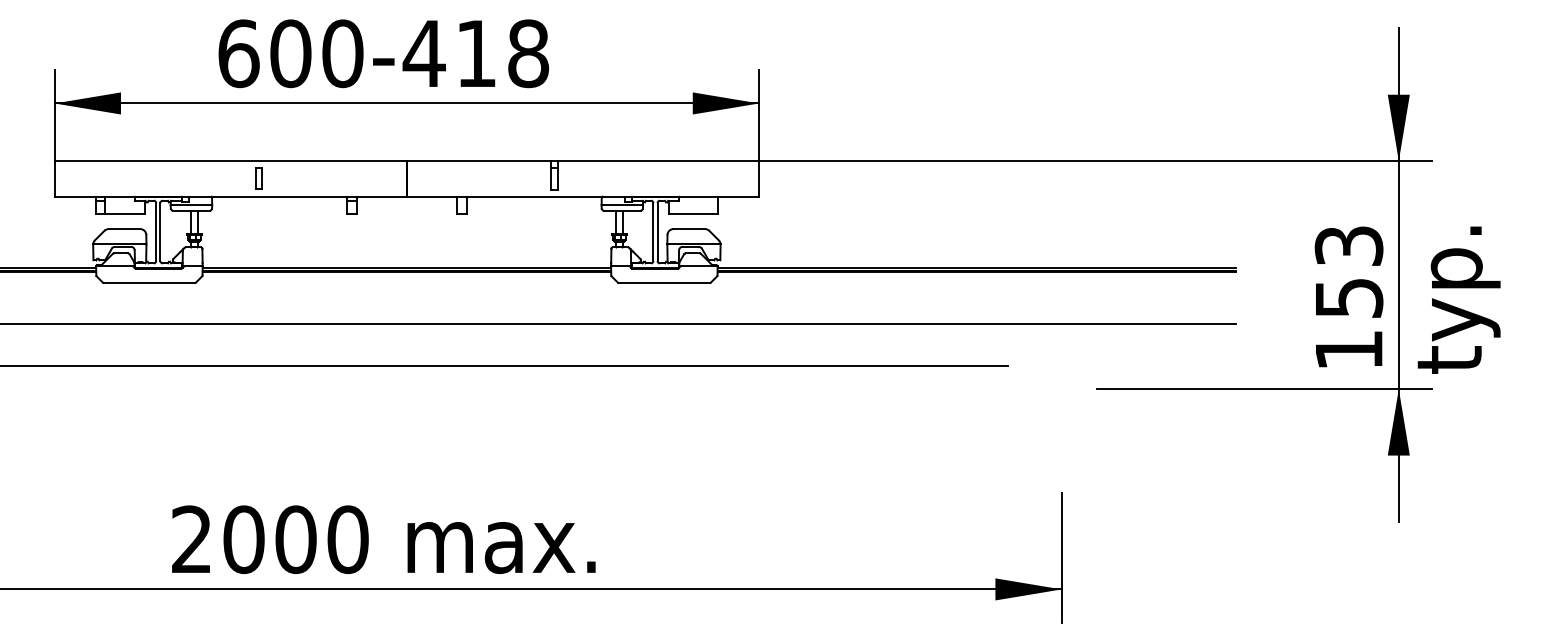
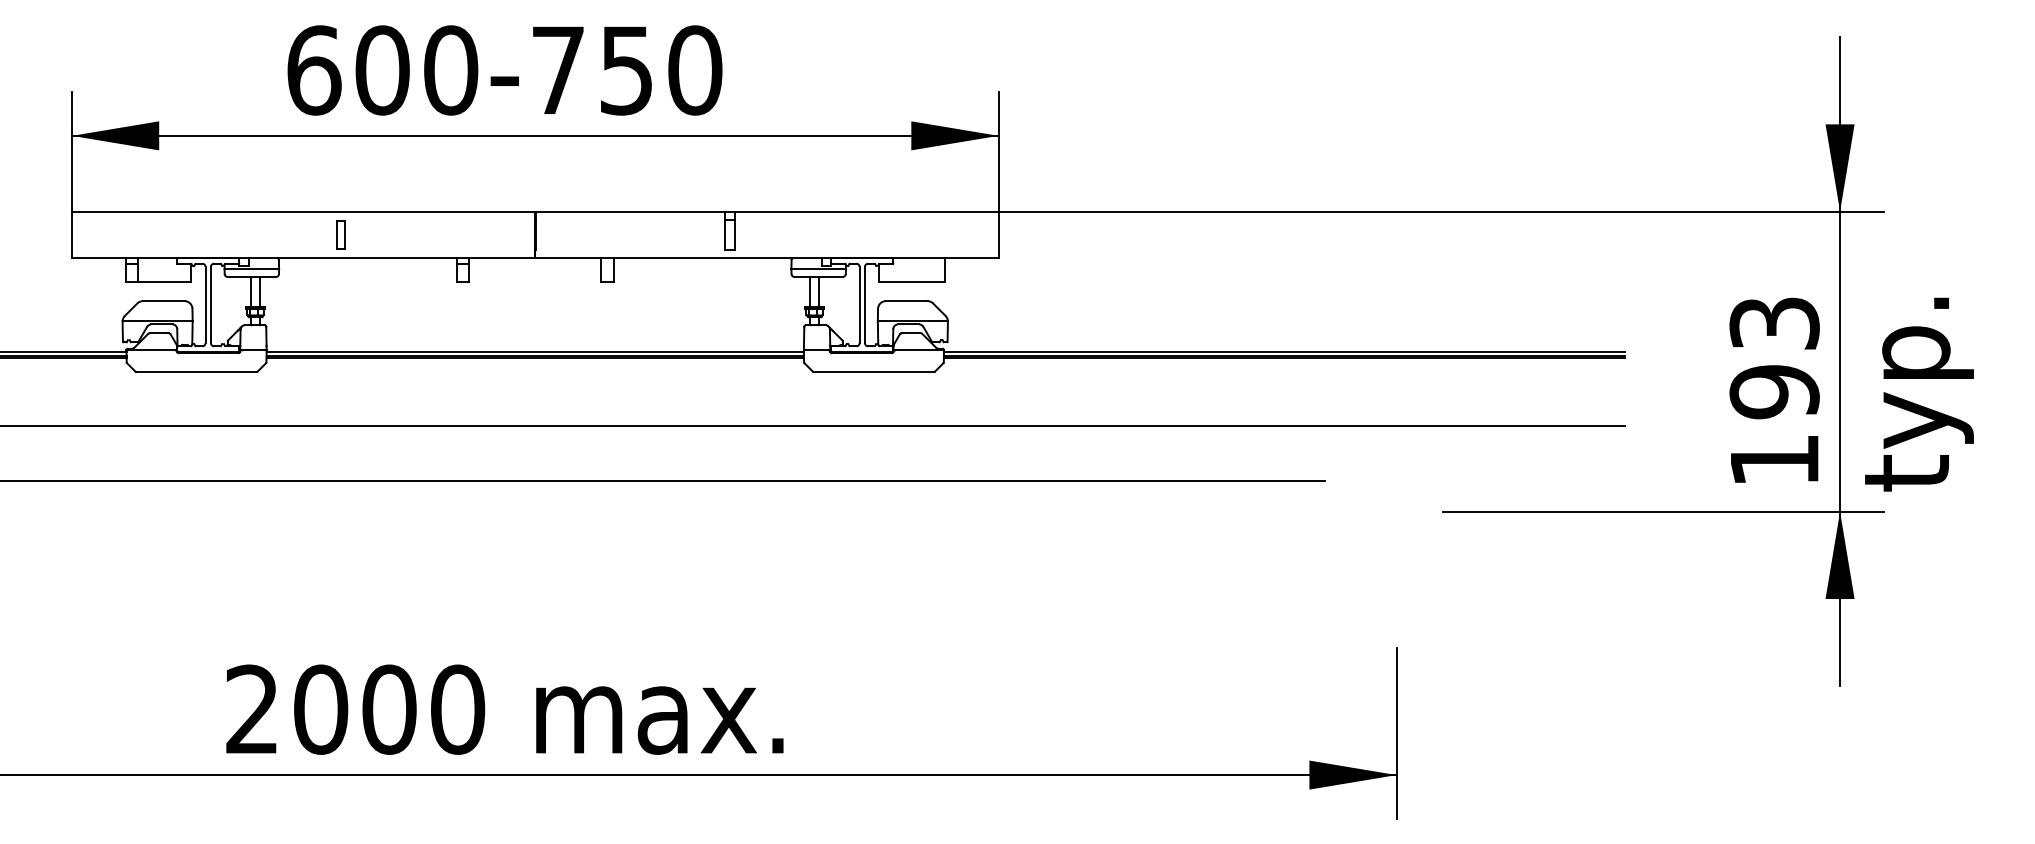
text: (475, 53) -> (625, 70), 600-418 -> 600-750
text: (1348, 298) -> (1774, 392), 153 -> 193

